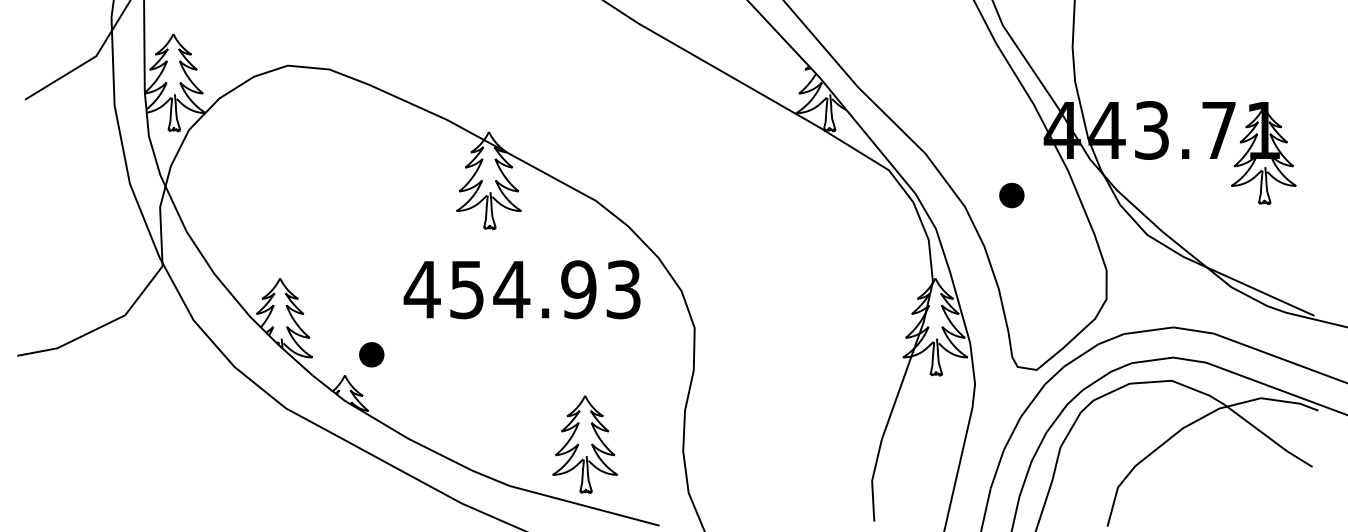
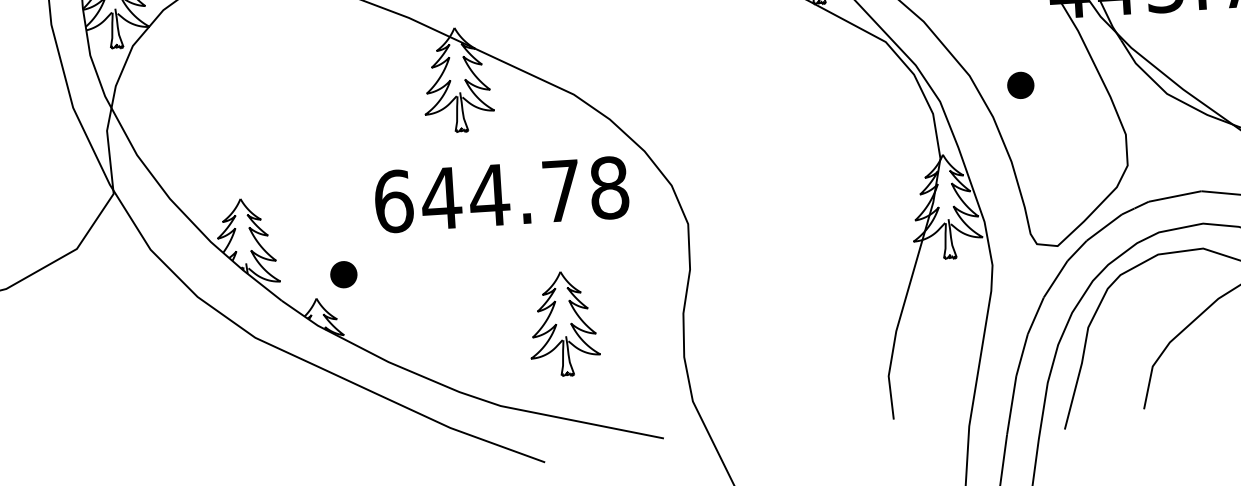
part: (1011, 195) -> (1020, 85), moved
text: (522, 289) -> (501, 194), 454.93 -> 644.78
part: (584, 444) -> (562, 324), moved

